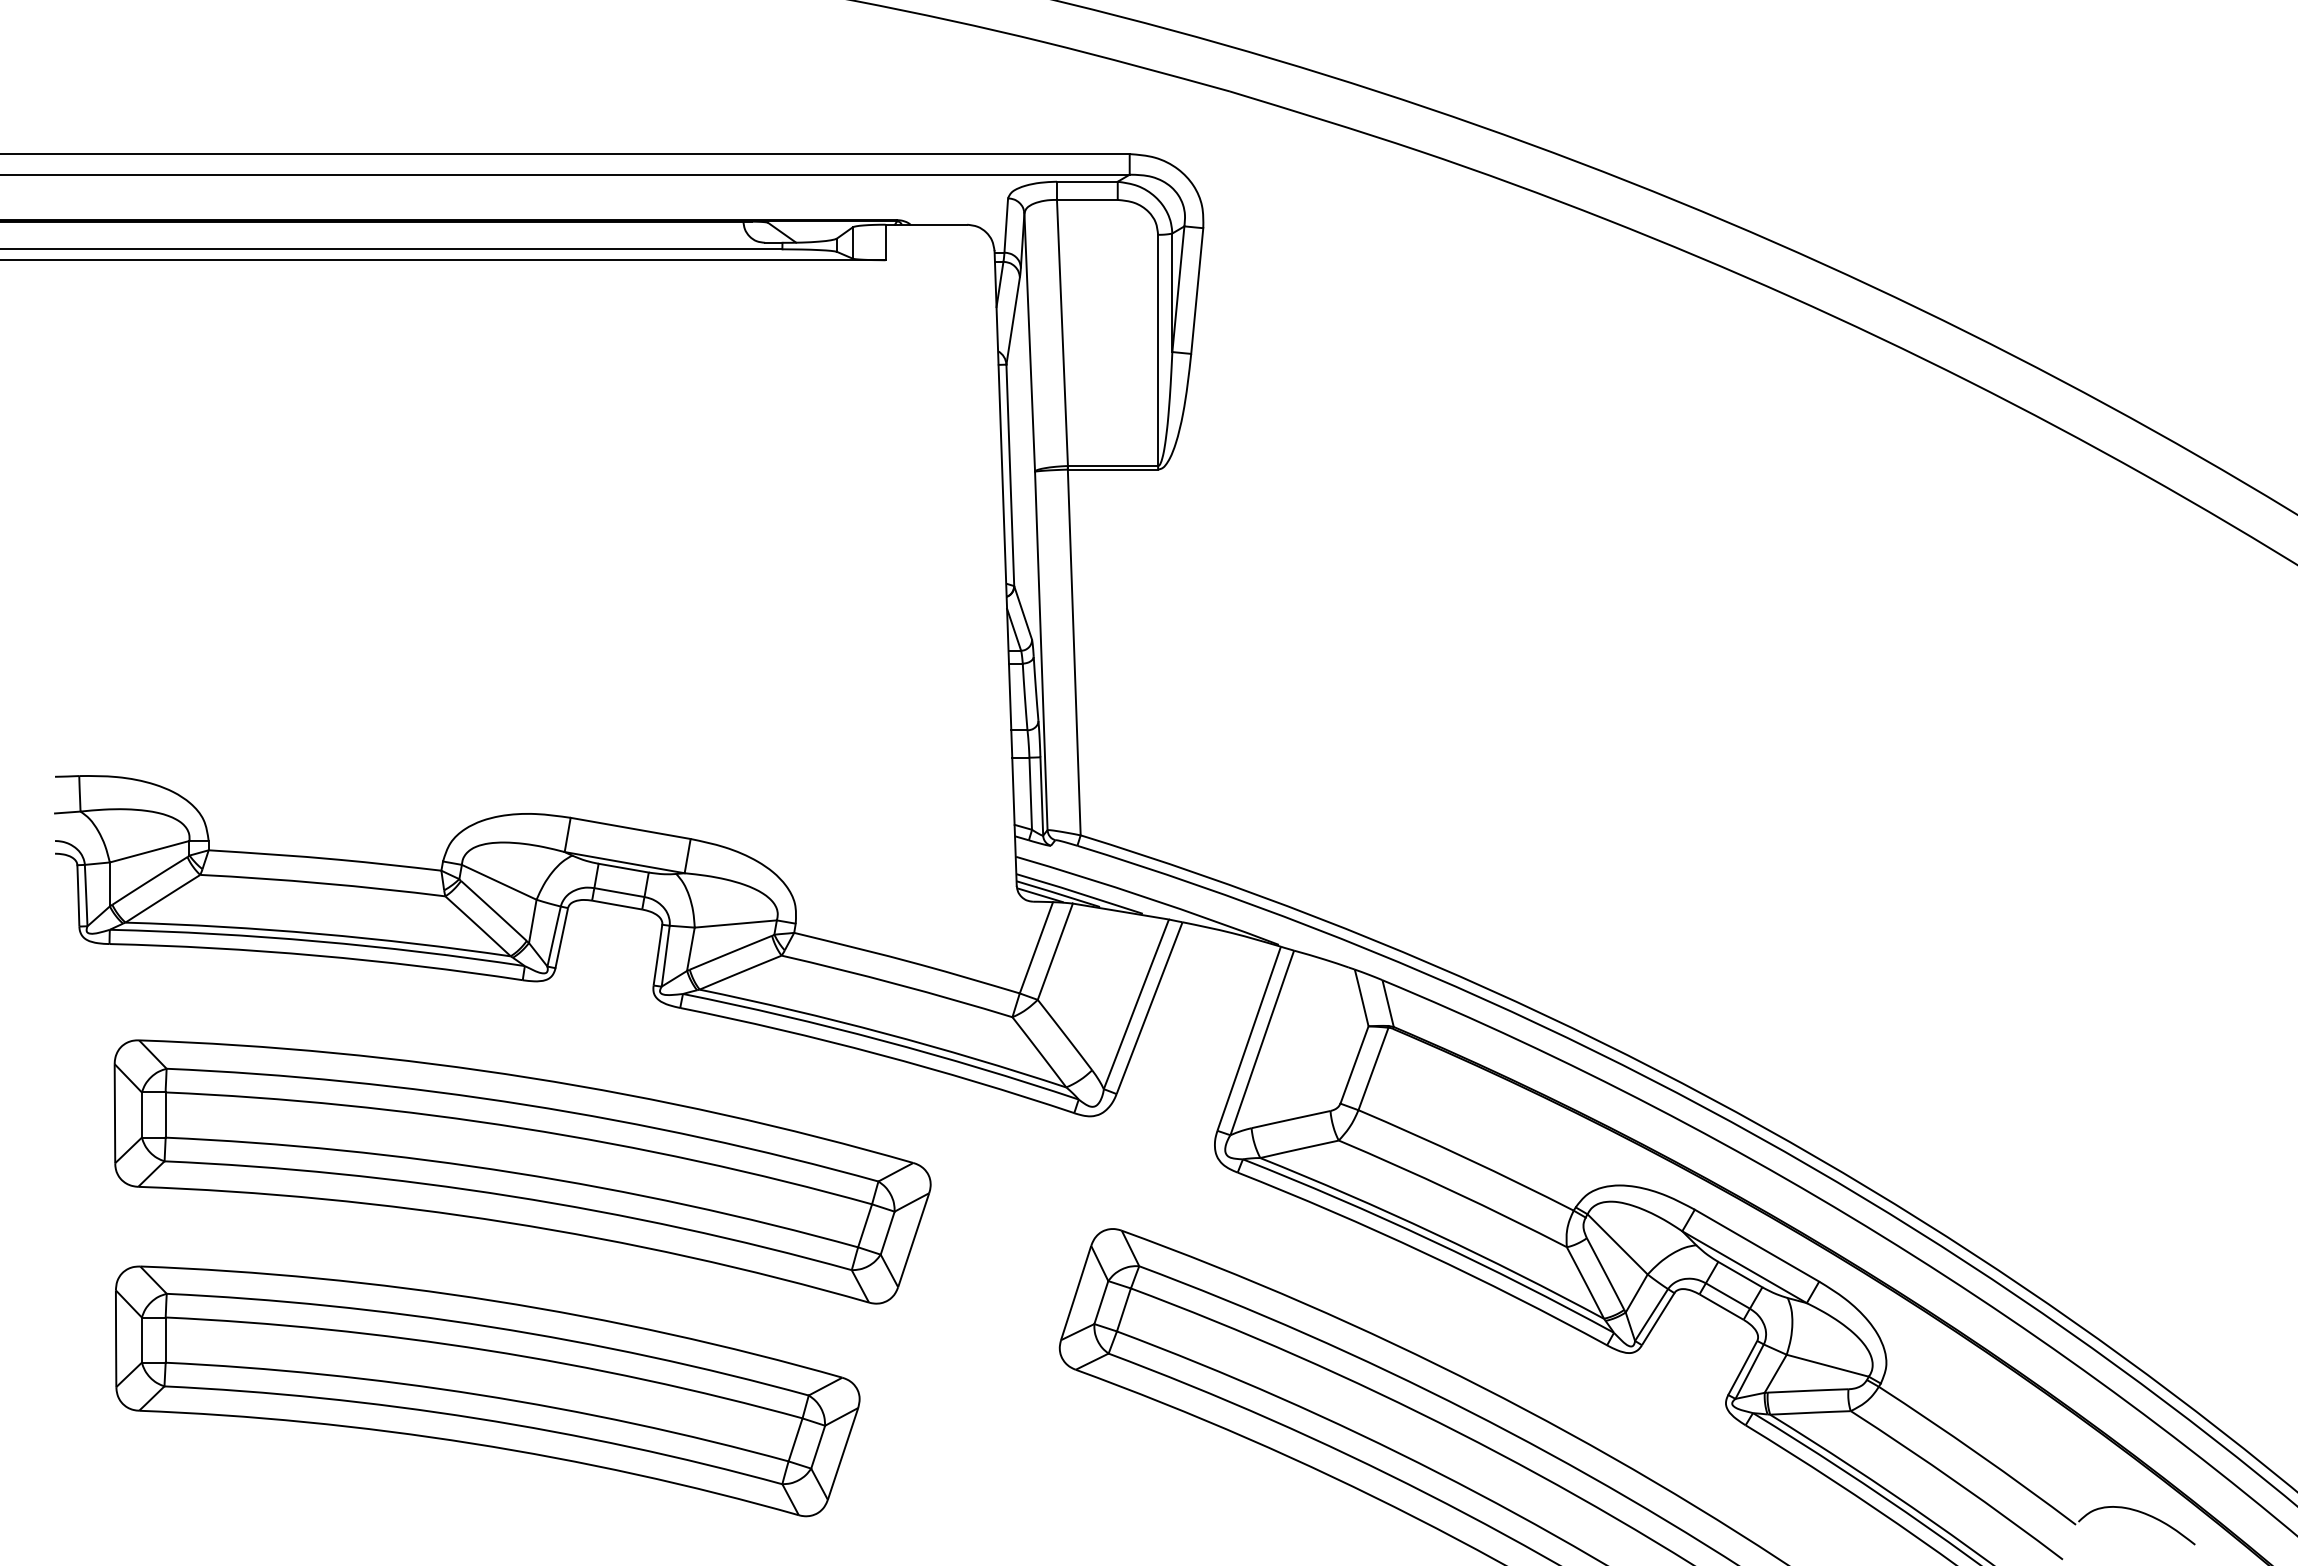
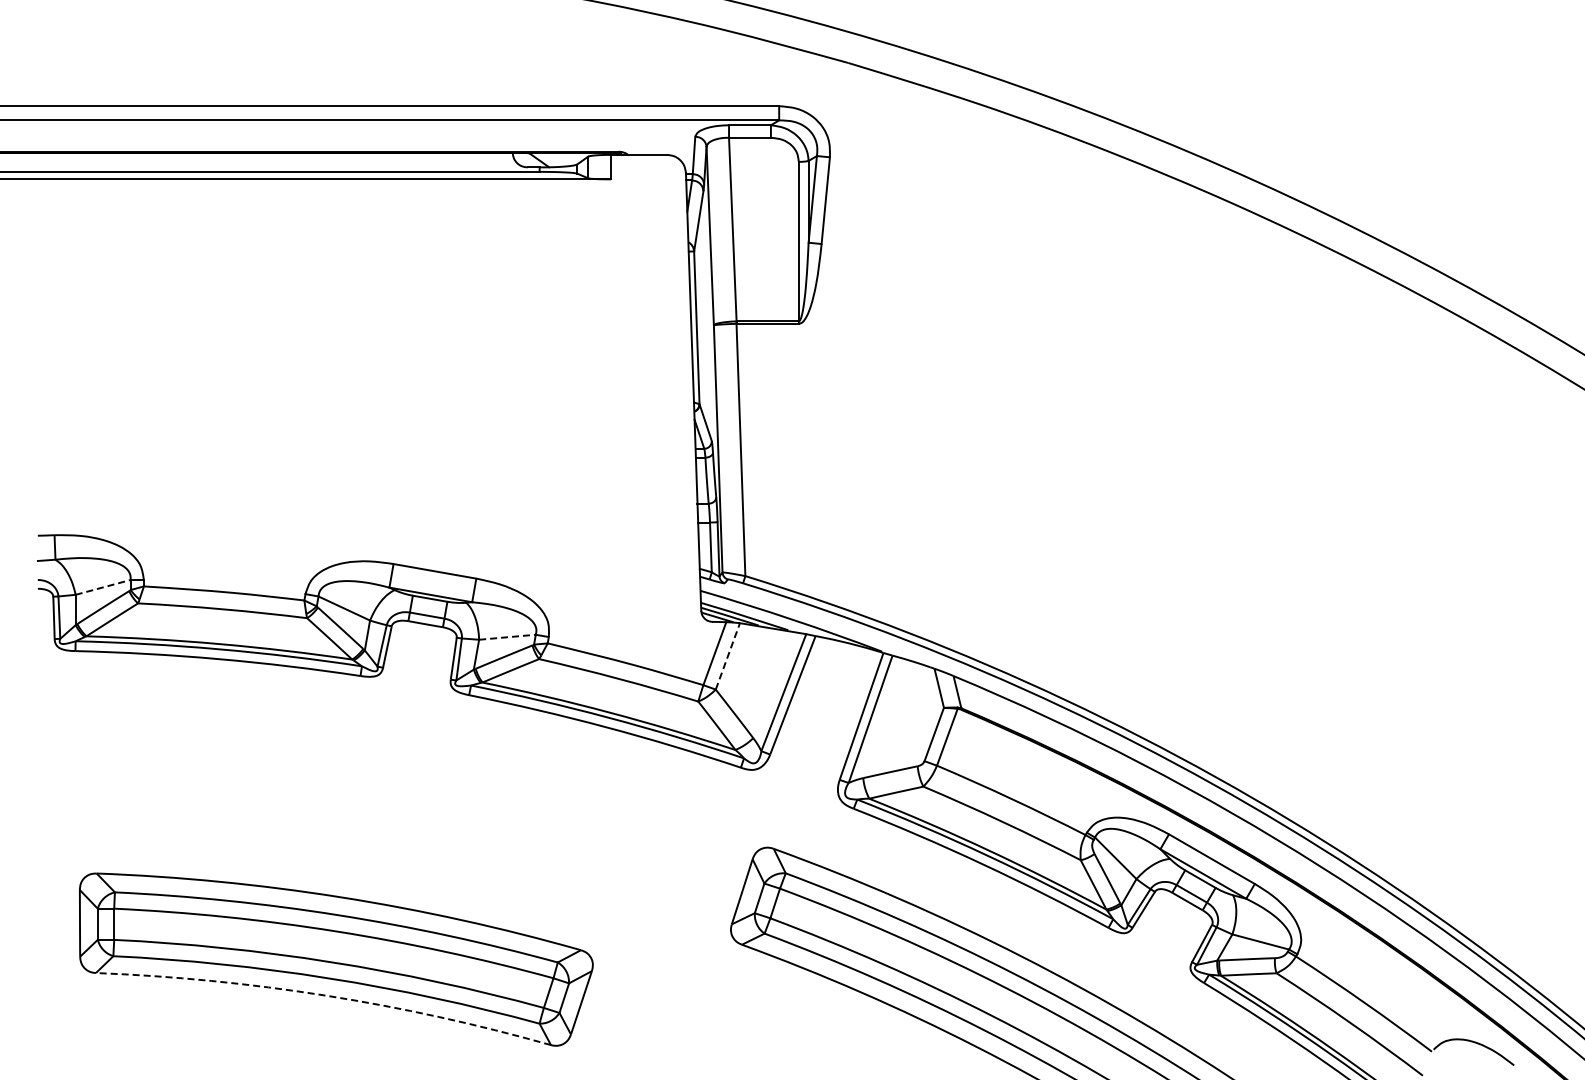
line: (150, 851) -> (103, 587), solid -> dashed
line: (735, 924) -> (507, 637), solid -> dashed
line: (1056, 950) -> (728, 655), solid -> dashed
part: (522, 1172) -> (360, 808), removed
arc: (471, 1443) -> (325, 995), solid -> dashed

